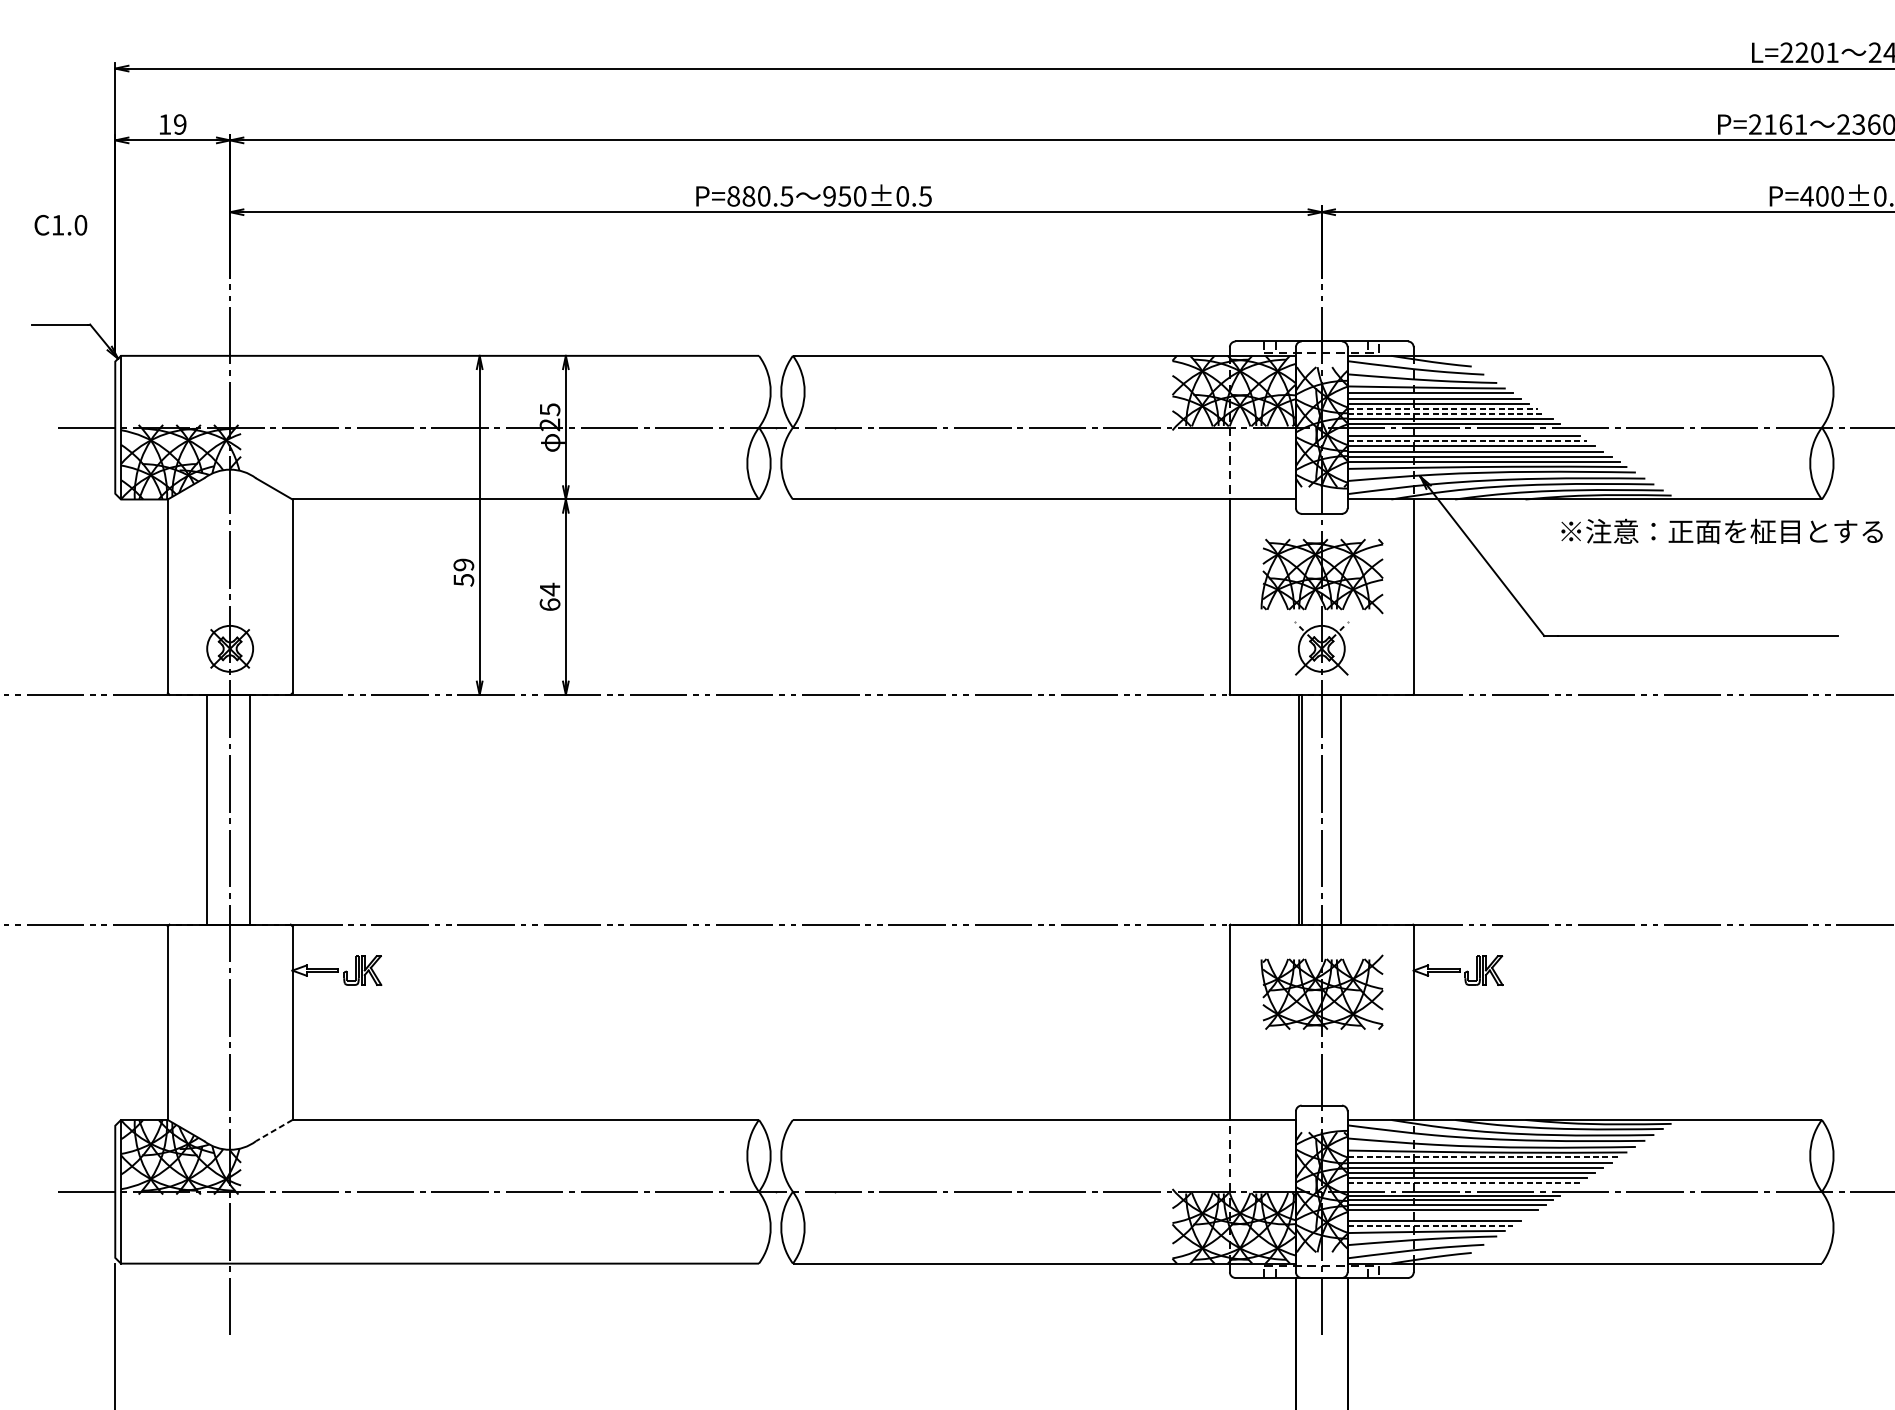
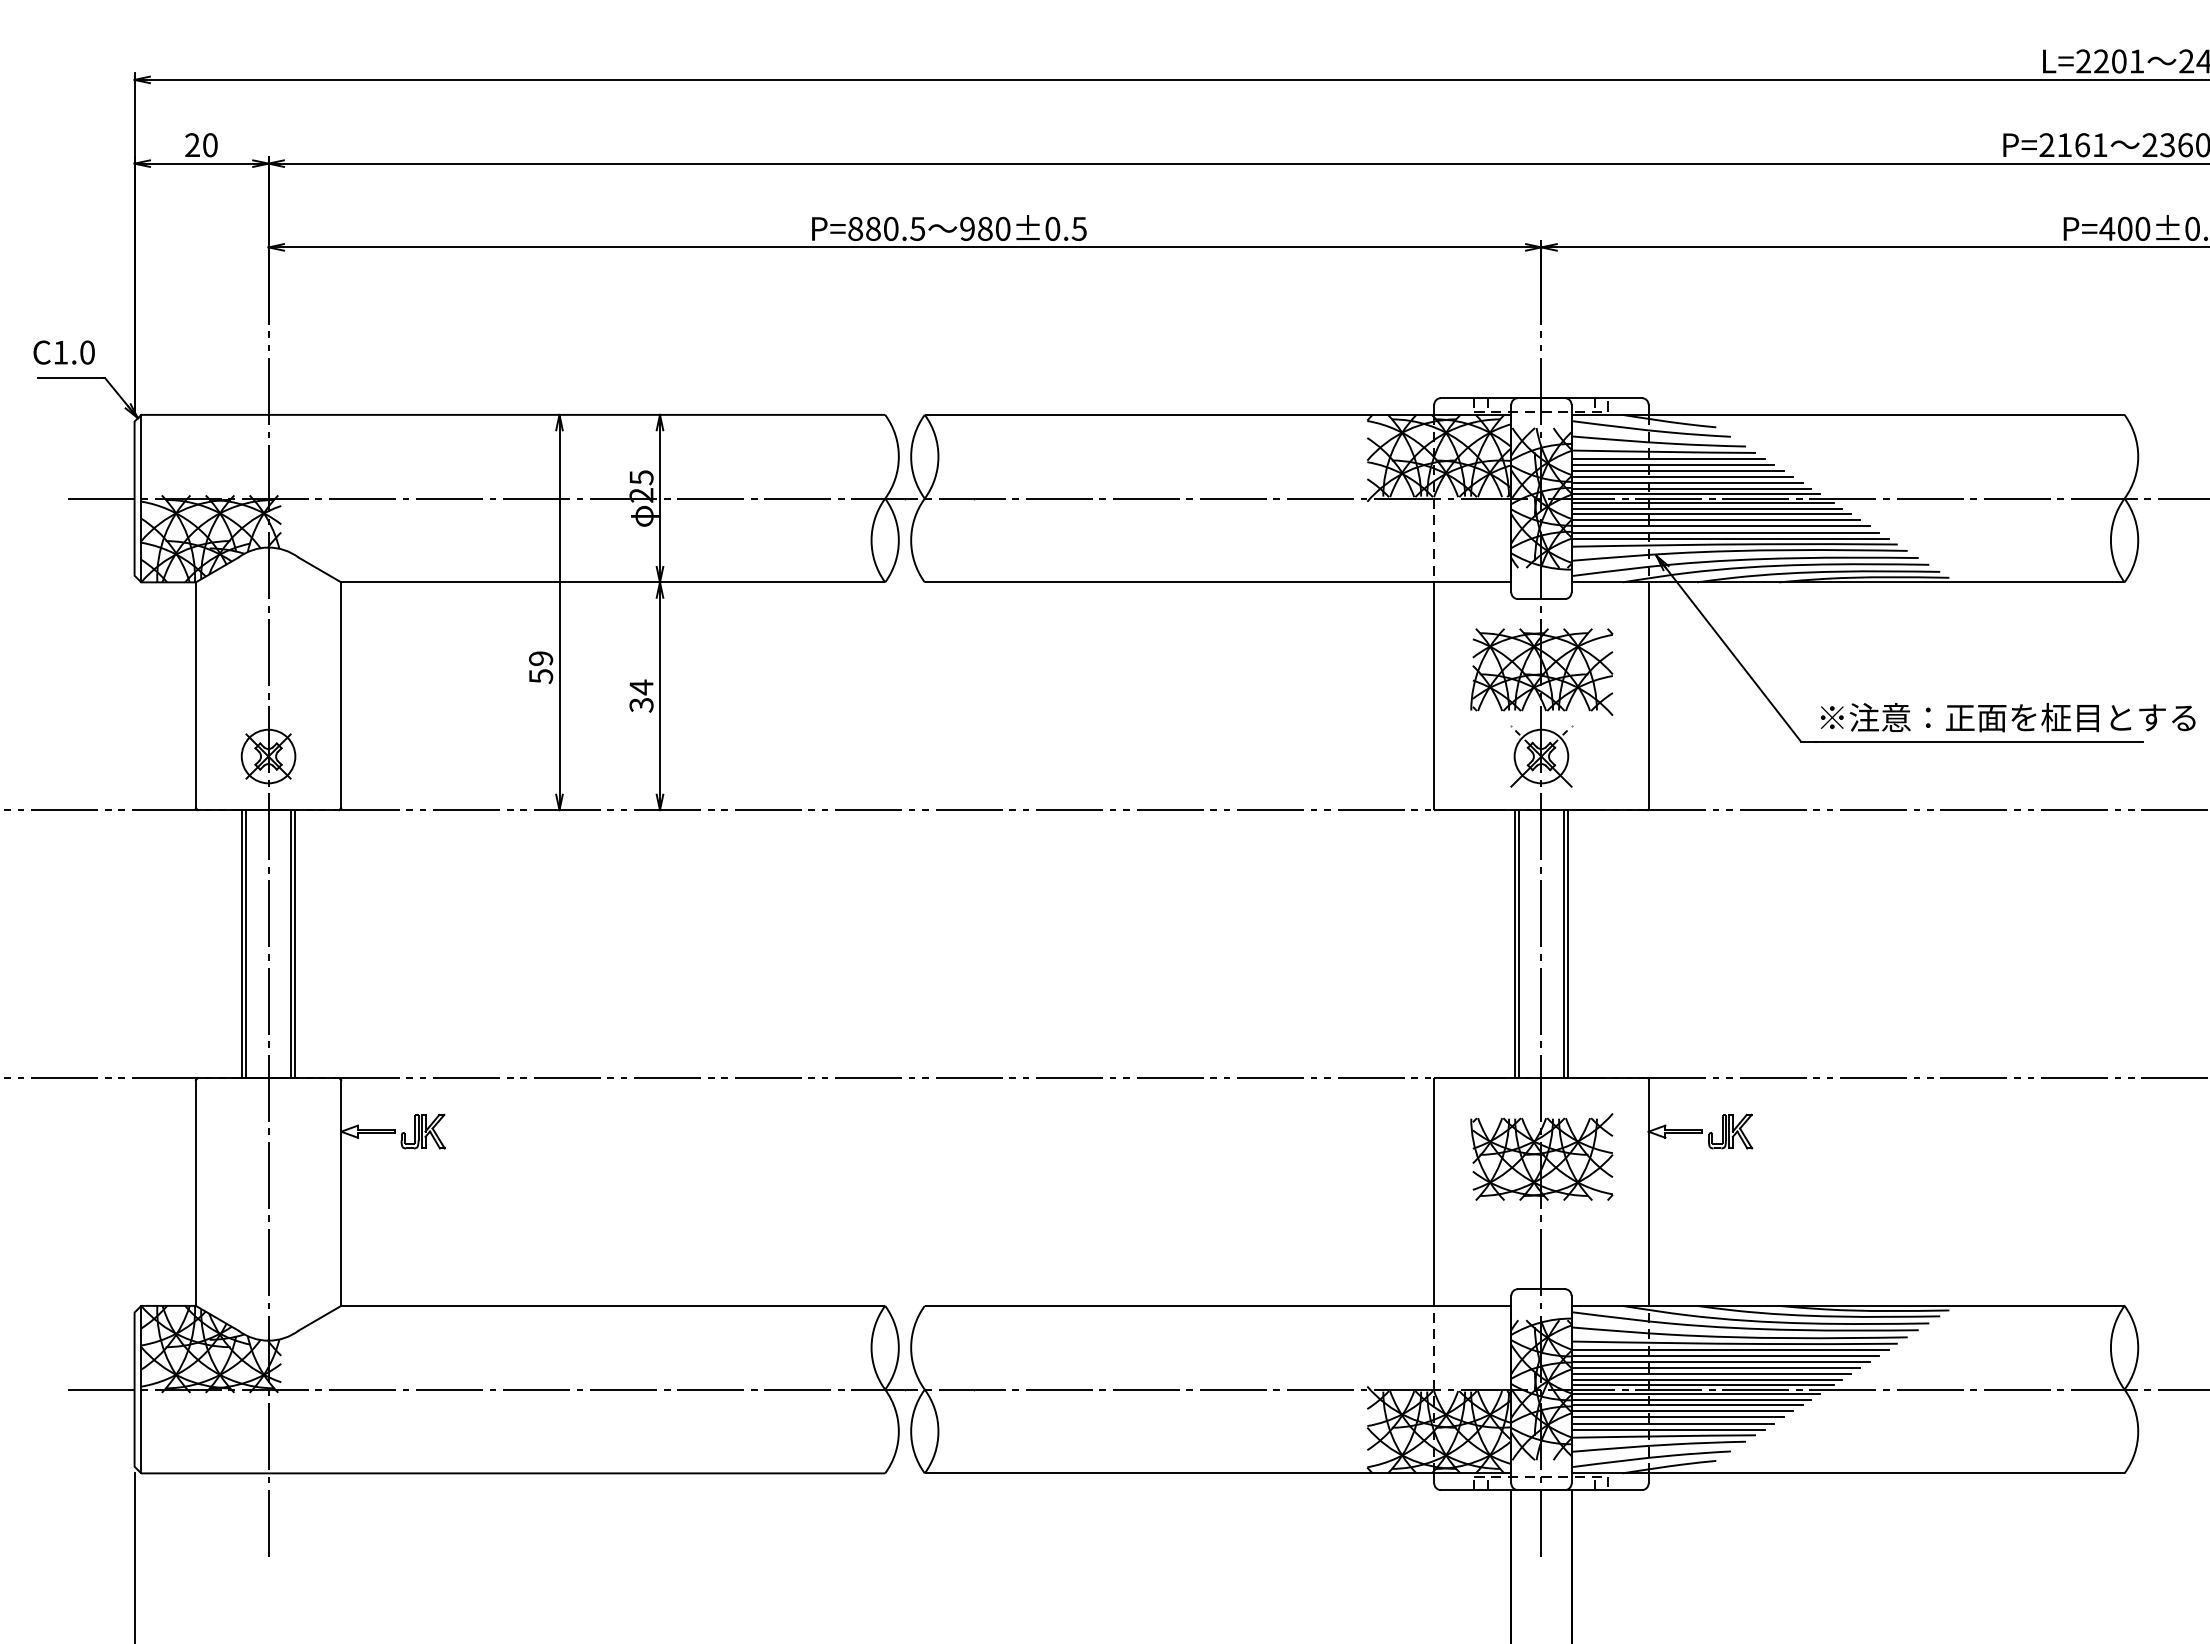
text: (172, 124) -> (201, 145), 19 -> 20
text: (844, 196) -> (984, 228), 950±0.5 -> 980±0.5
text: (60, 225) -> (63, 352), moved
line: (1442, 408) -> (1682, 476), dashed -> solid
line: (1447, 414) -> (1687, 483), dashed -> solid
line: (1459, 431) -> (1702, 503), added
line: (1467, 441) -> (1711, 514), dashed -> solid
text: (1721, 531) -> (2007, 717), moved
text: (550, 604) -> (641, 704), 64 -> 34
line: (210, 810) -> (245, 944), added
line: (253, 810) -> (295, 944), added
line: (1344, 810) -> (1568, 944), added
line: (274, 1130) -> (320, 1318), dashed -> solid
line: (1483, 1157) -> (1730, 1349), dashed -> solid
line: (1464, 1183) -> (1707, 1379), dashed -> solid
line: (1459, 1188) -> (1702, 1385), added
line: (1438, 1215) -> (1677, 1417), added
line: (1430, 1225) -> (1668, 1429), dashed -> solid

